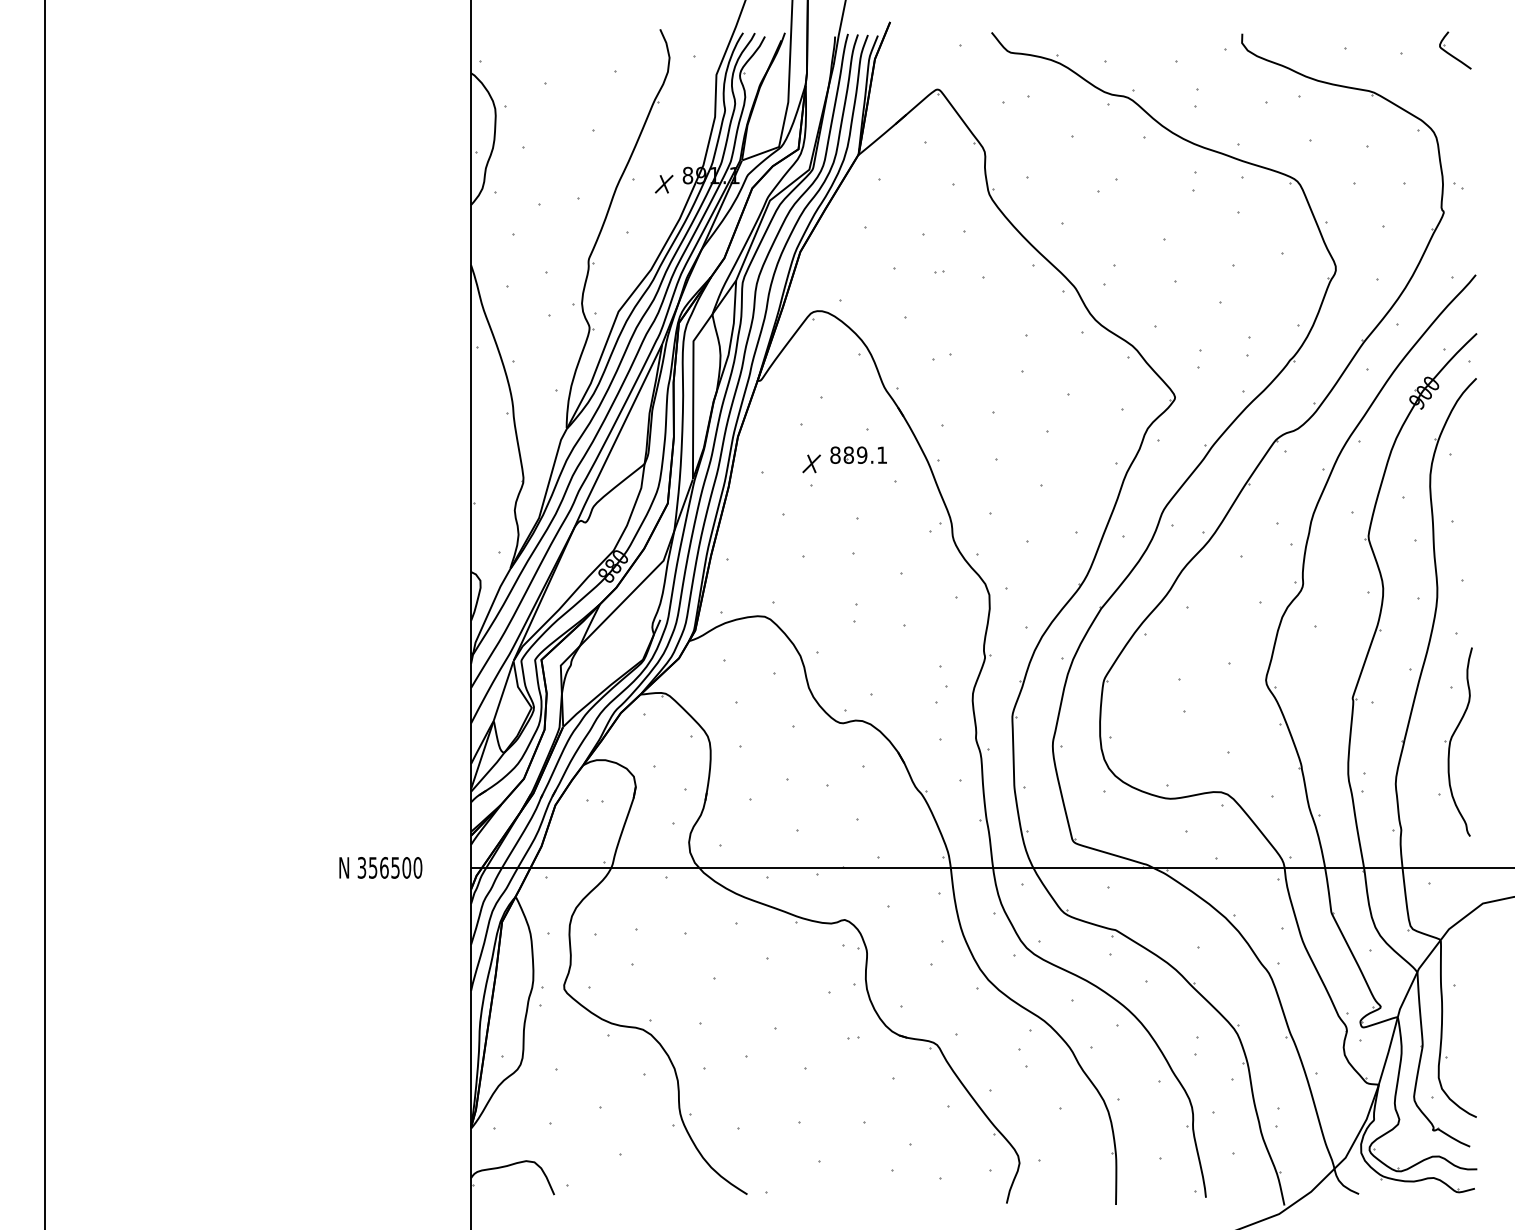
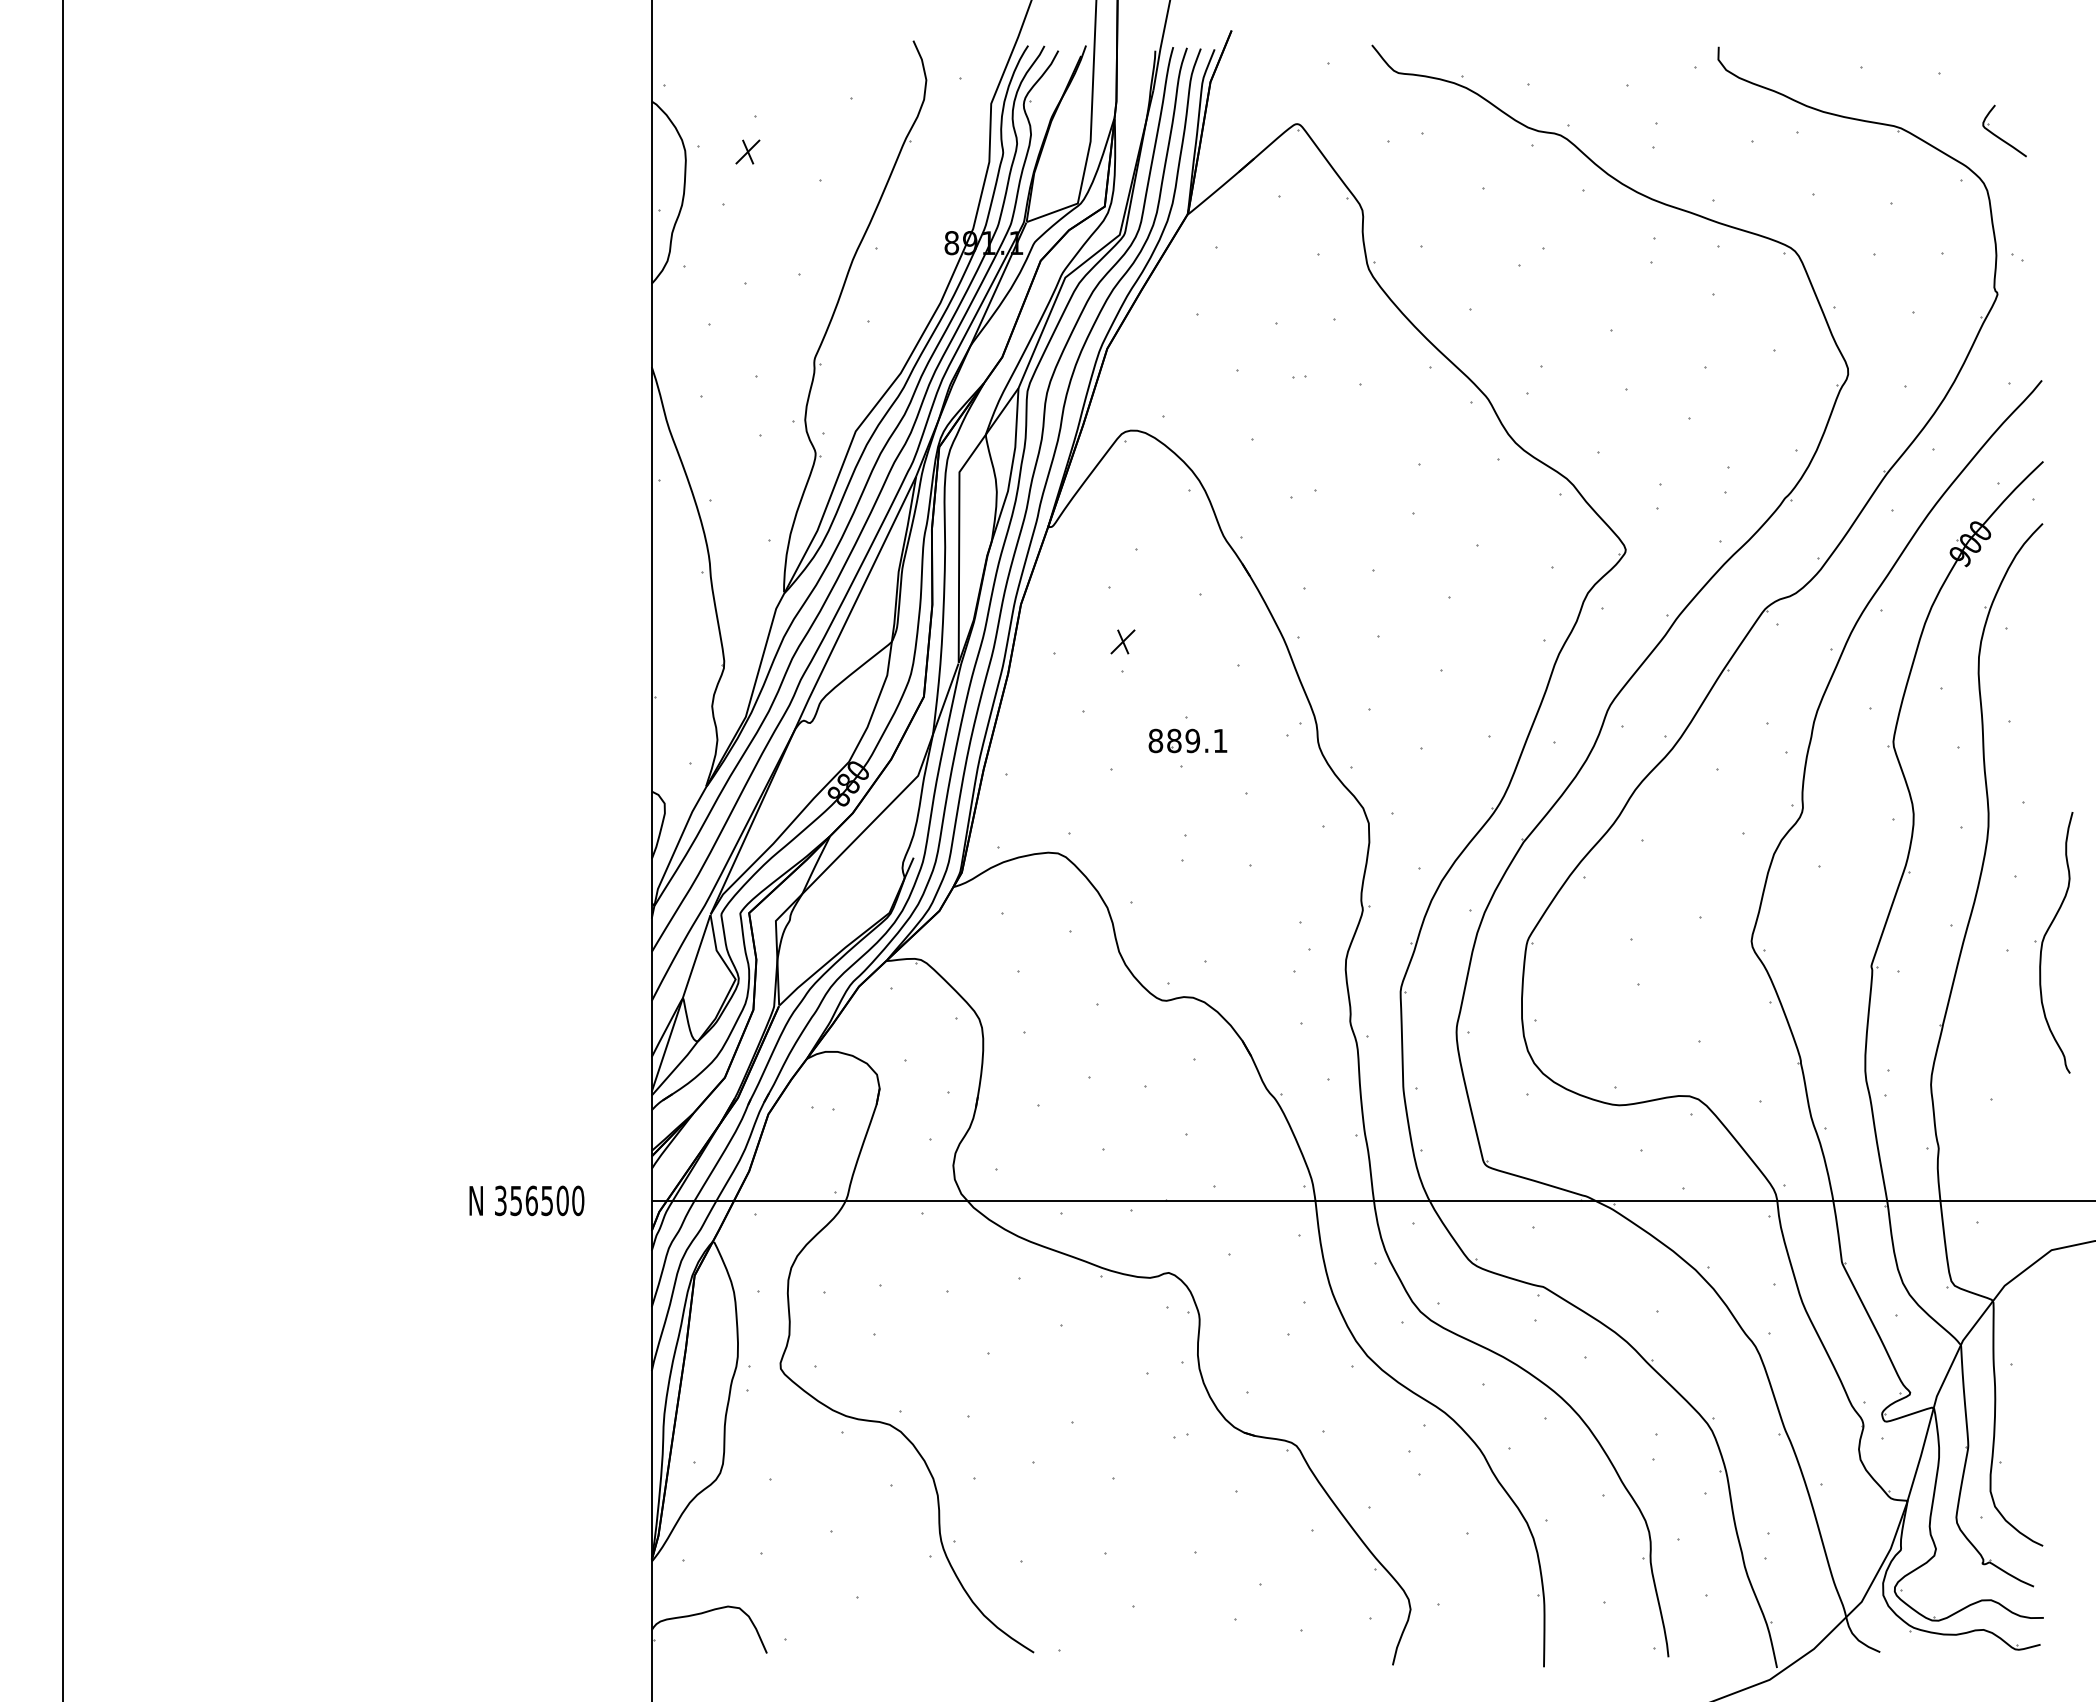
part: (1452, 55) -> (2000, 137), moved
part: (663, 183) -> (747, 151), moved
part: (858, 454) -> (1187, 740), moved
part: (1451, 739) -> (2044, 939), moved

